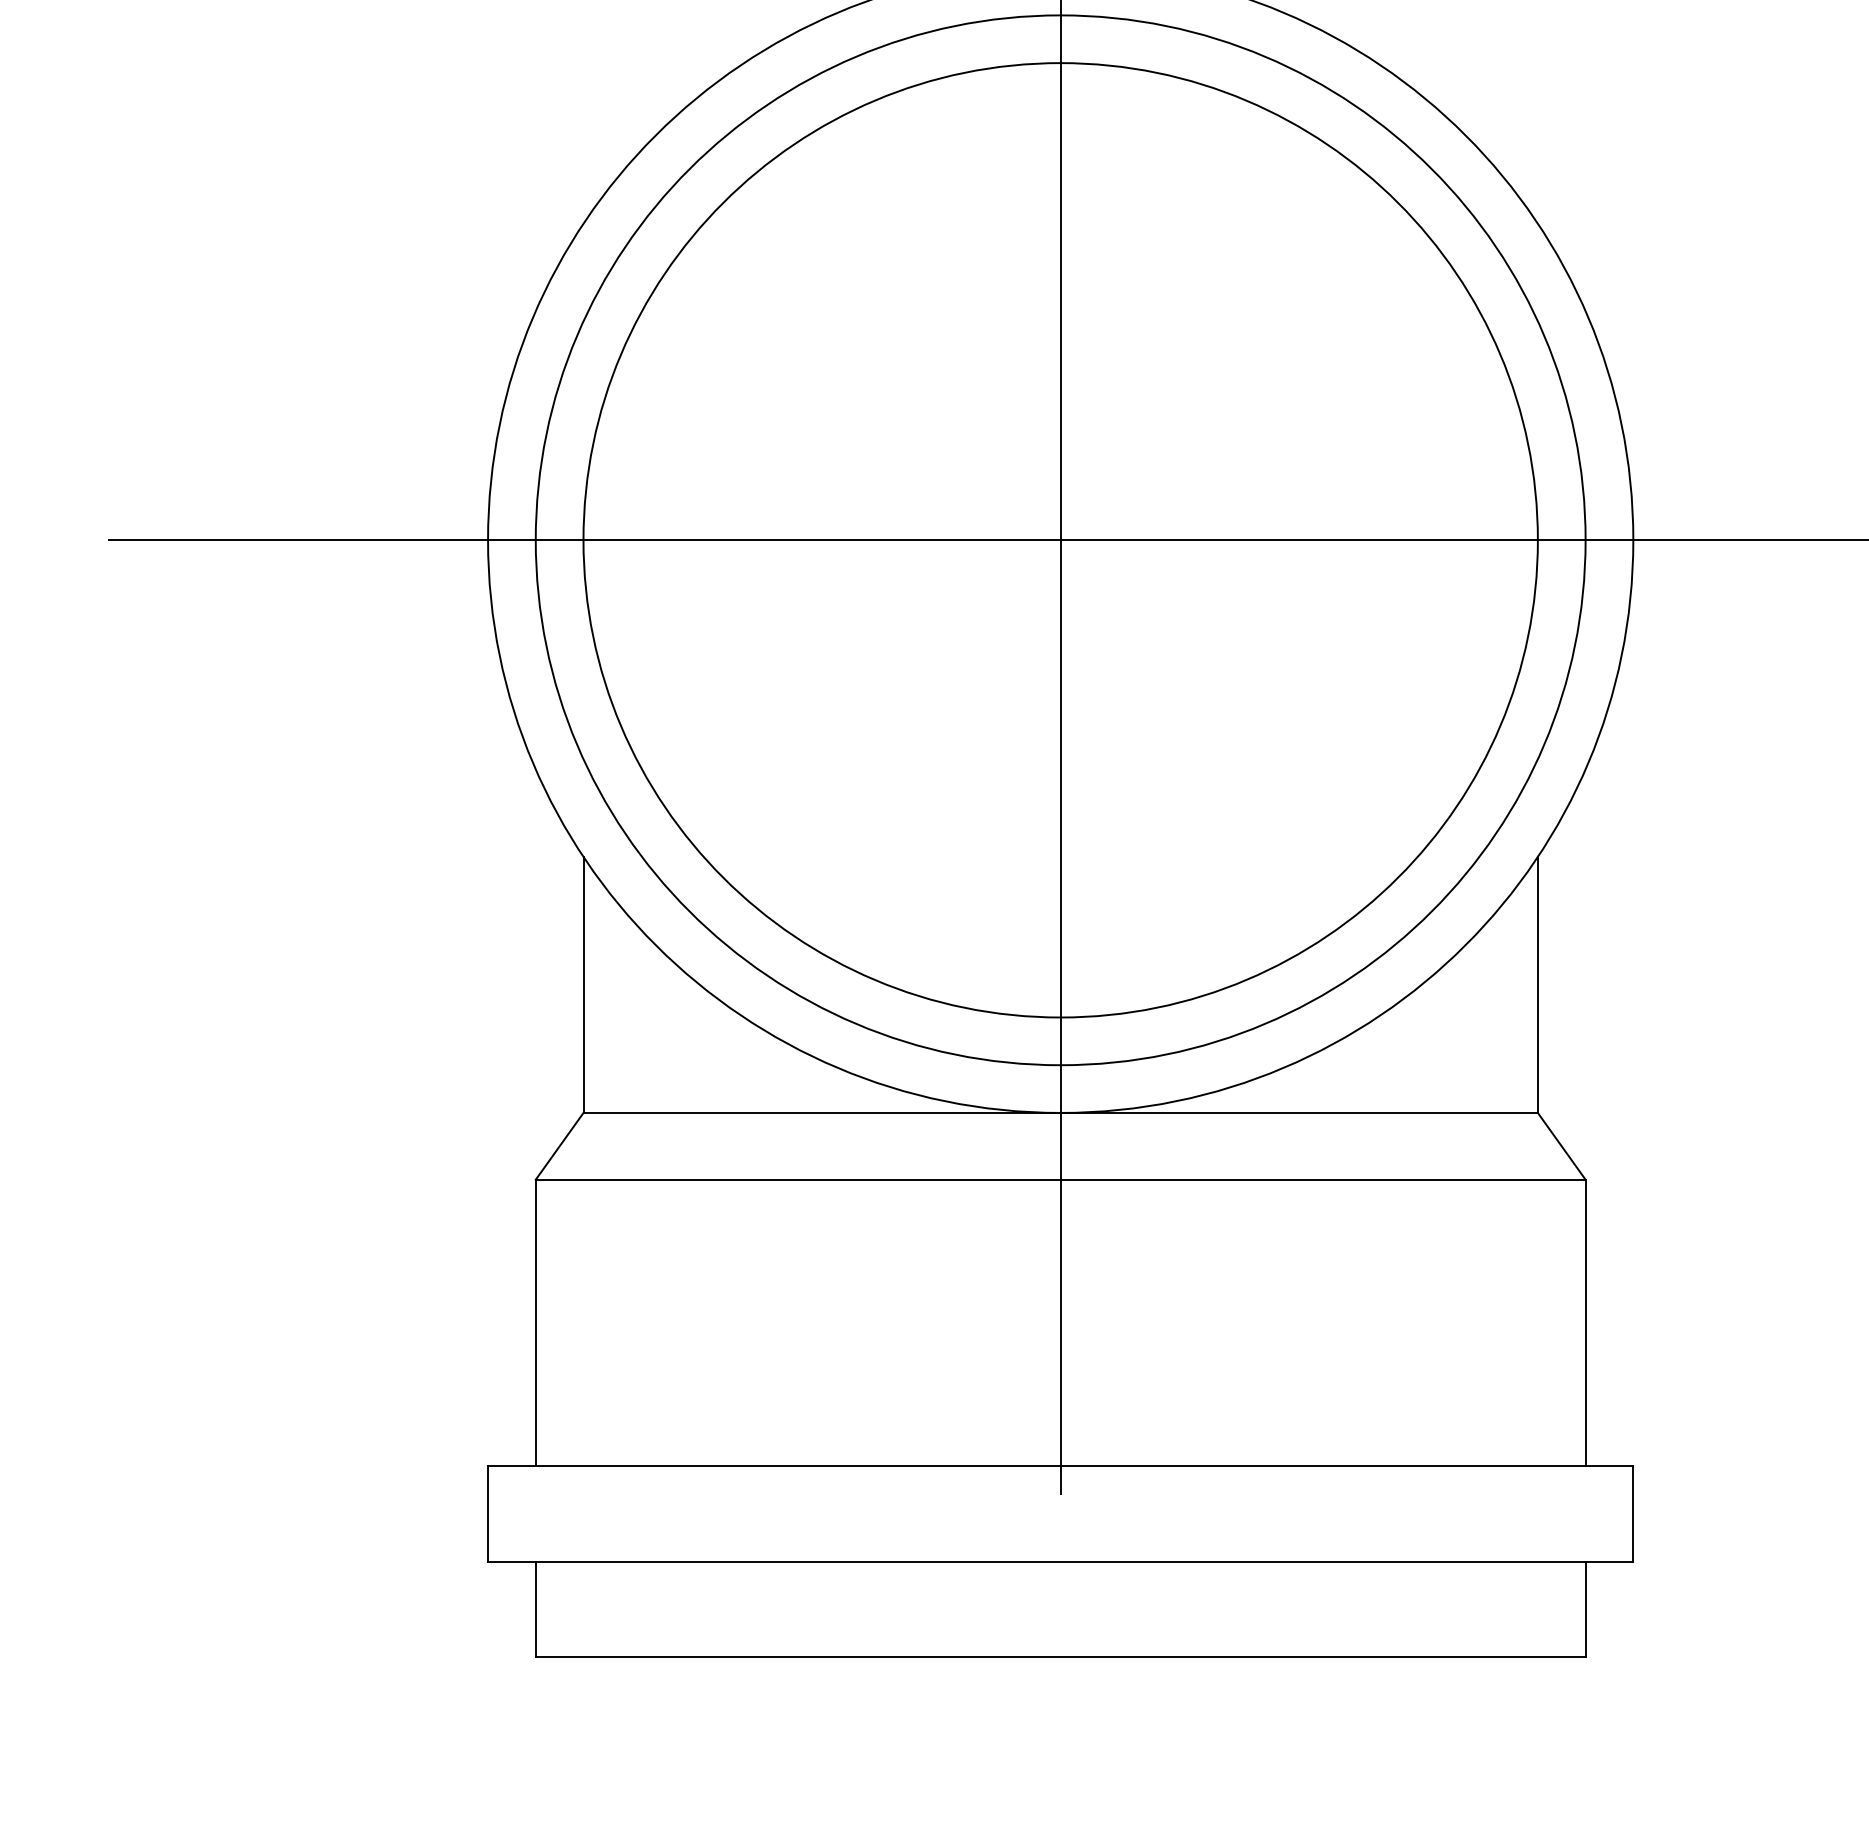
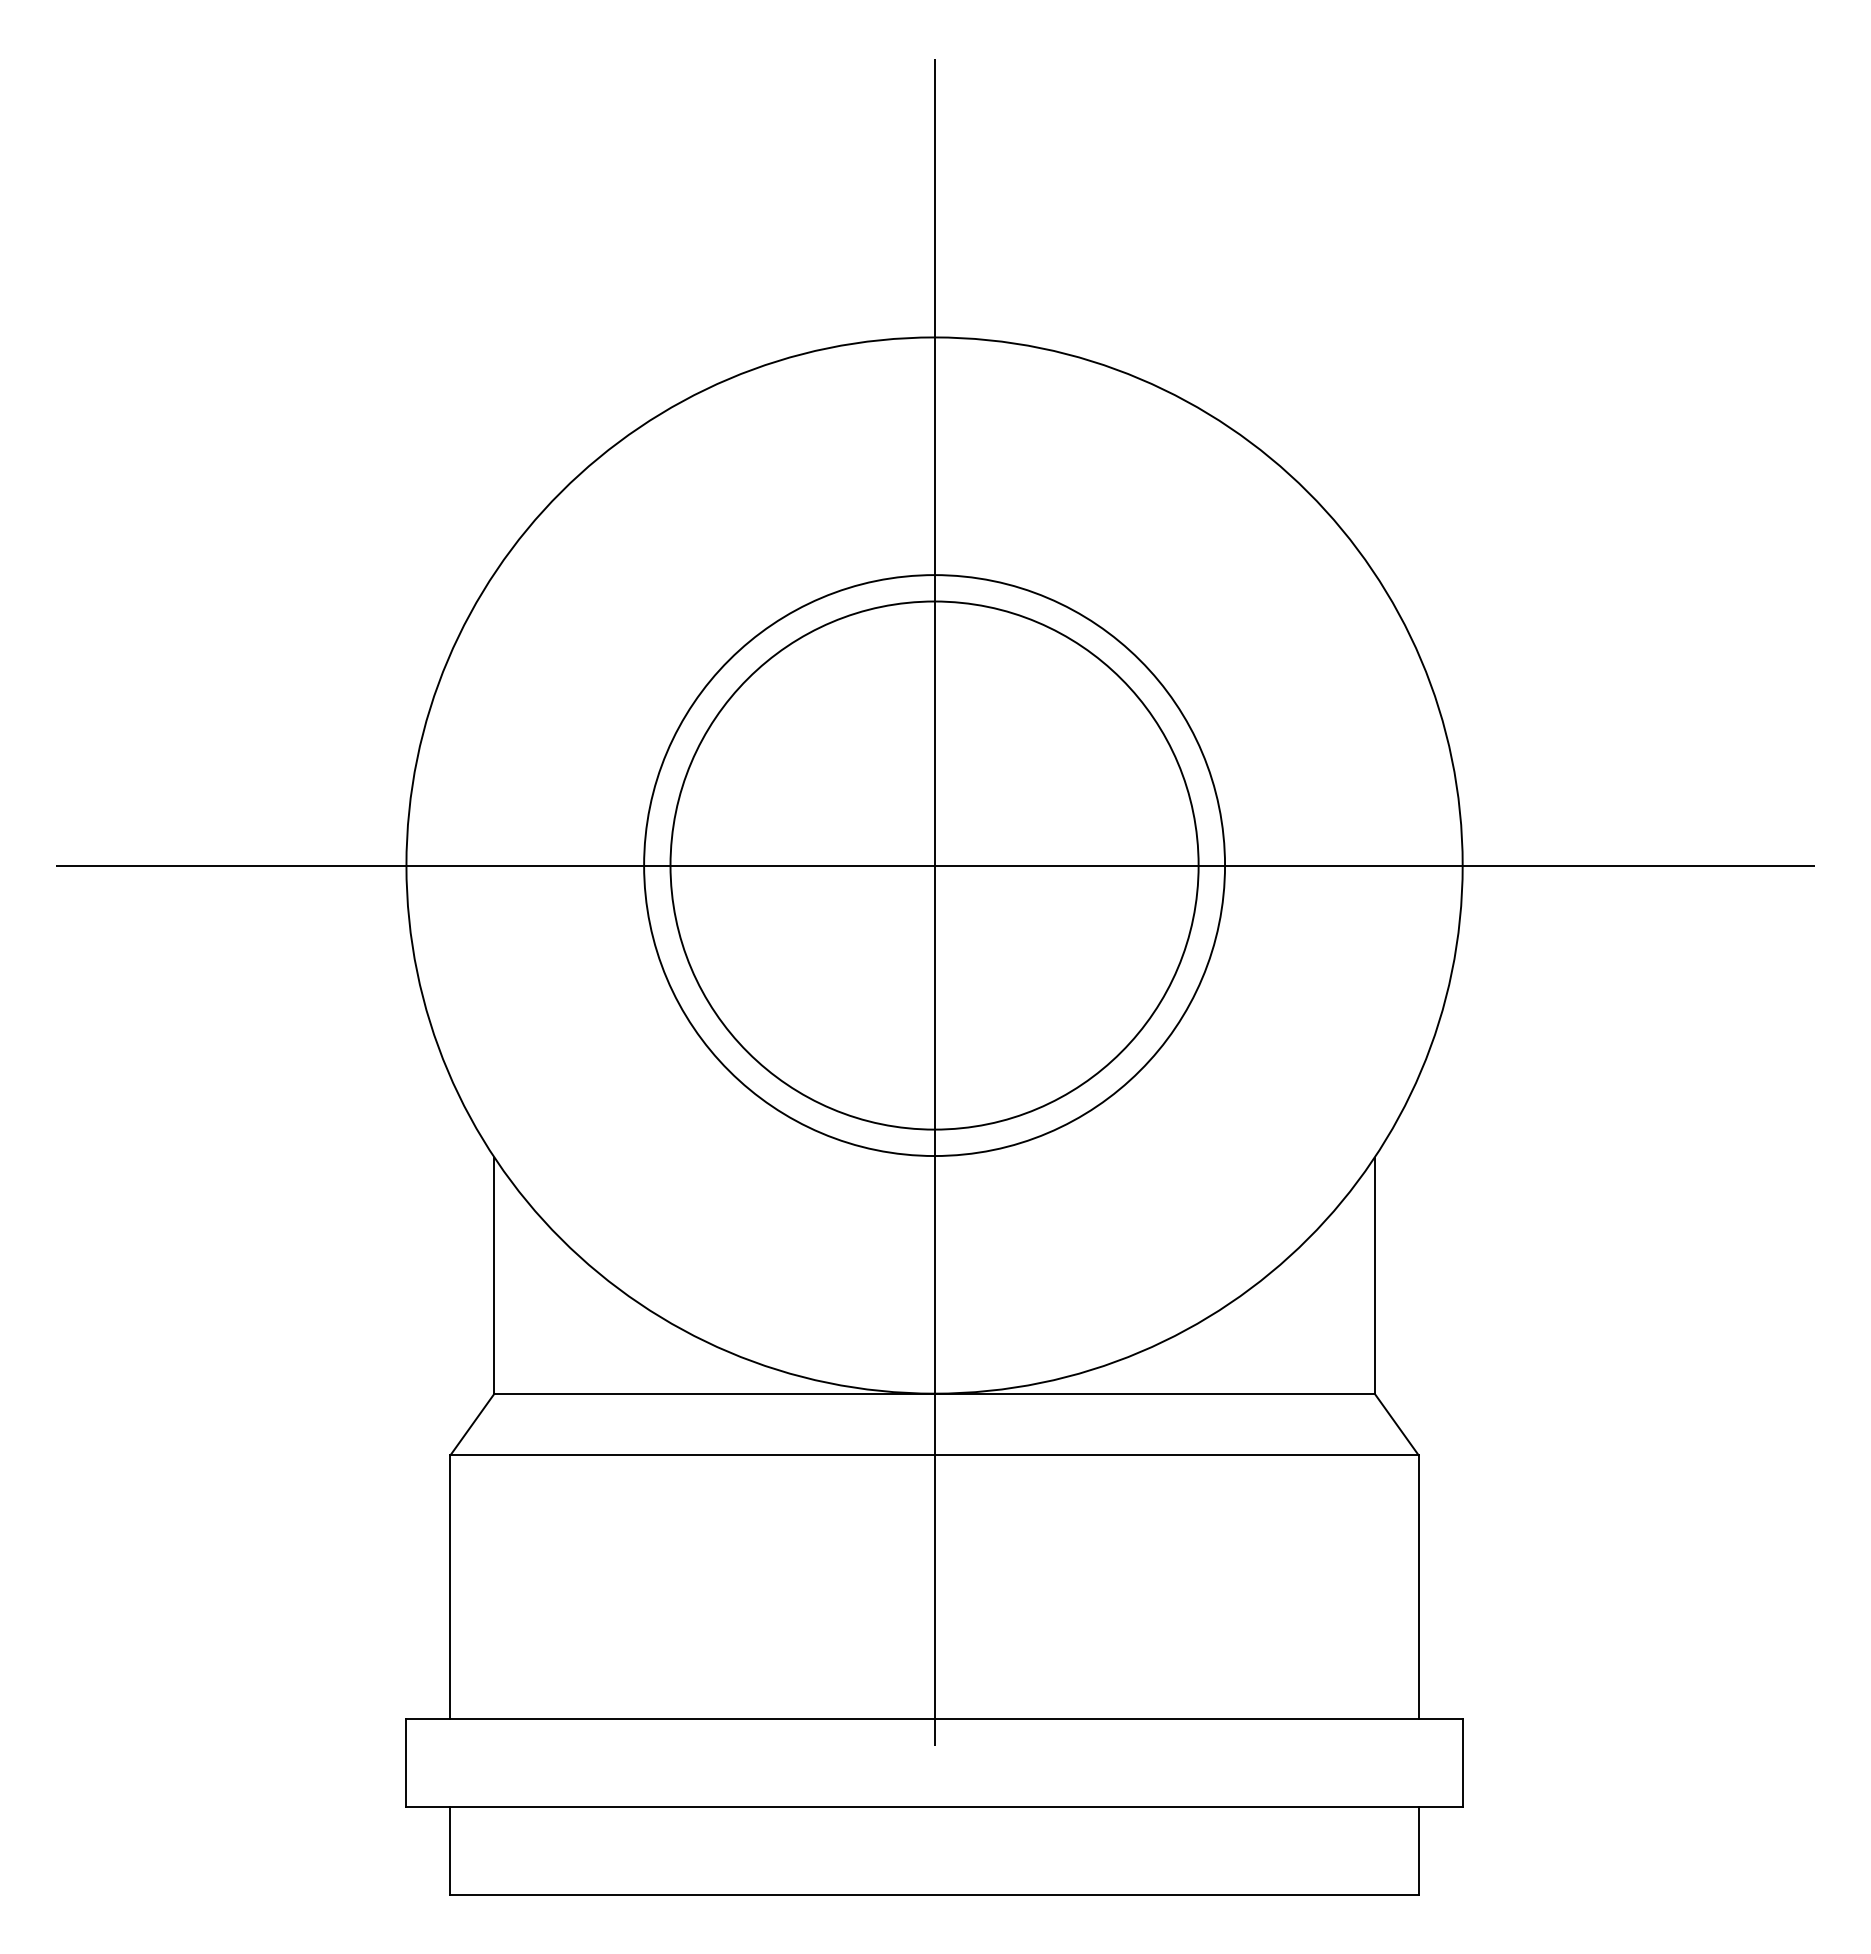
circle: (1060, 540) -> (934, 865), size x0.6
circle: (1060, 540) -> (934, 865), size x0.6

